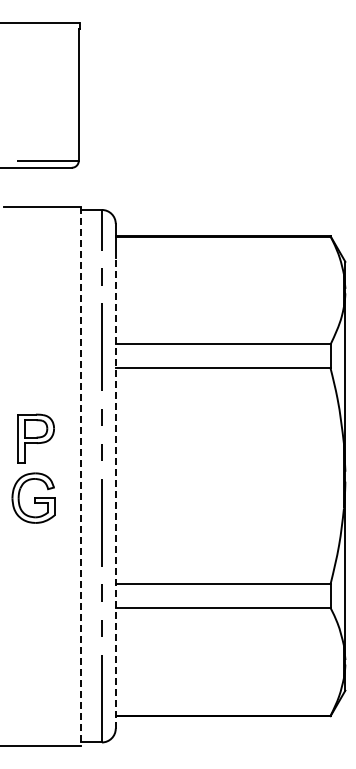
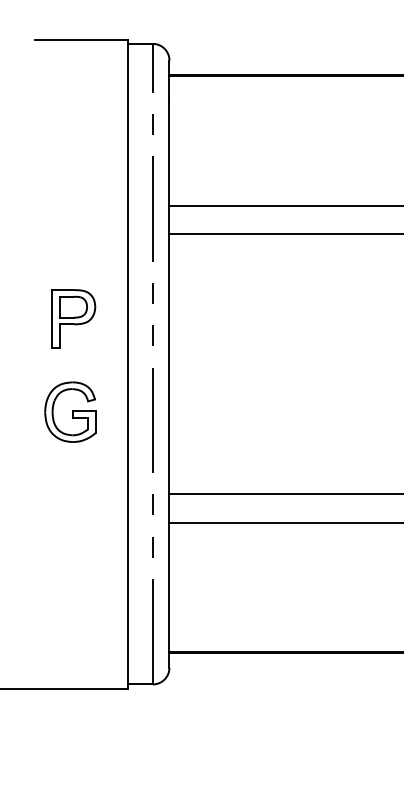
line: (81, 476) -> (128, 364), dashed -> solid
line: (115, 493) -> (169, 384), dashed -> solid
part: (33, 497) -> (70, 411), moved

